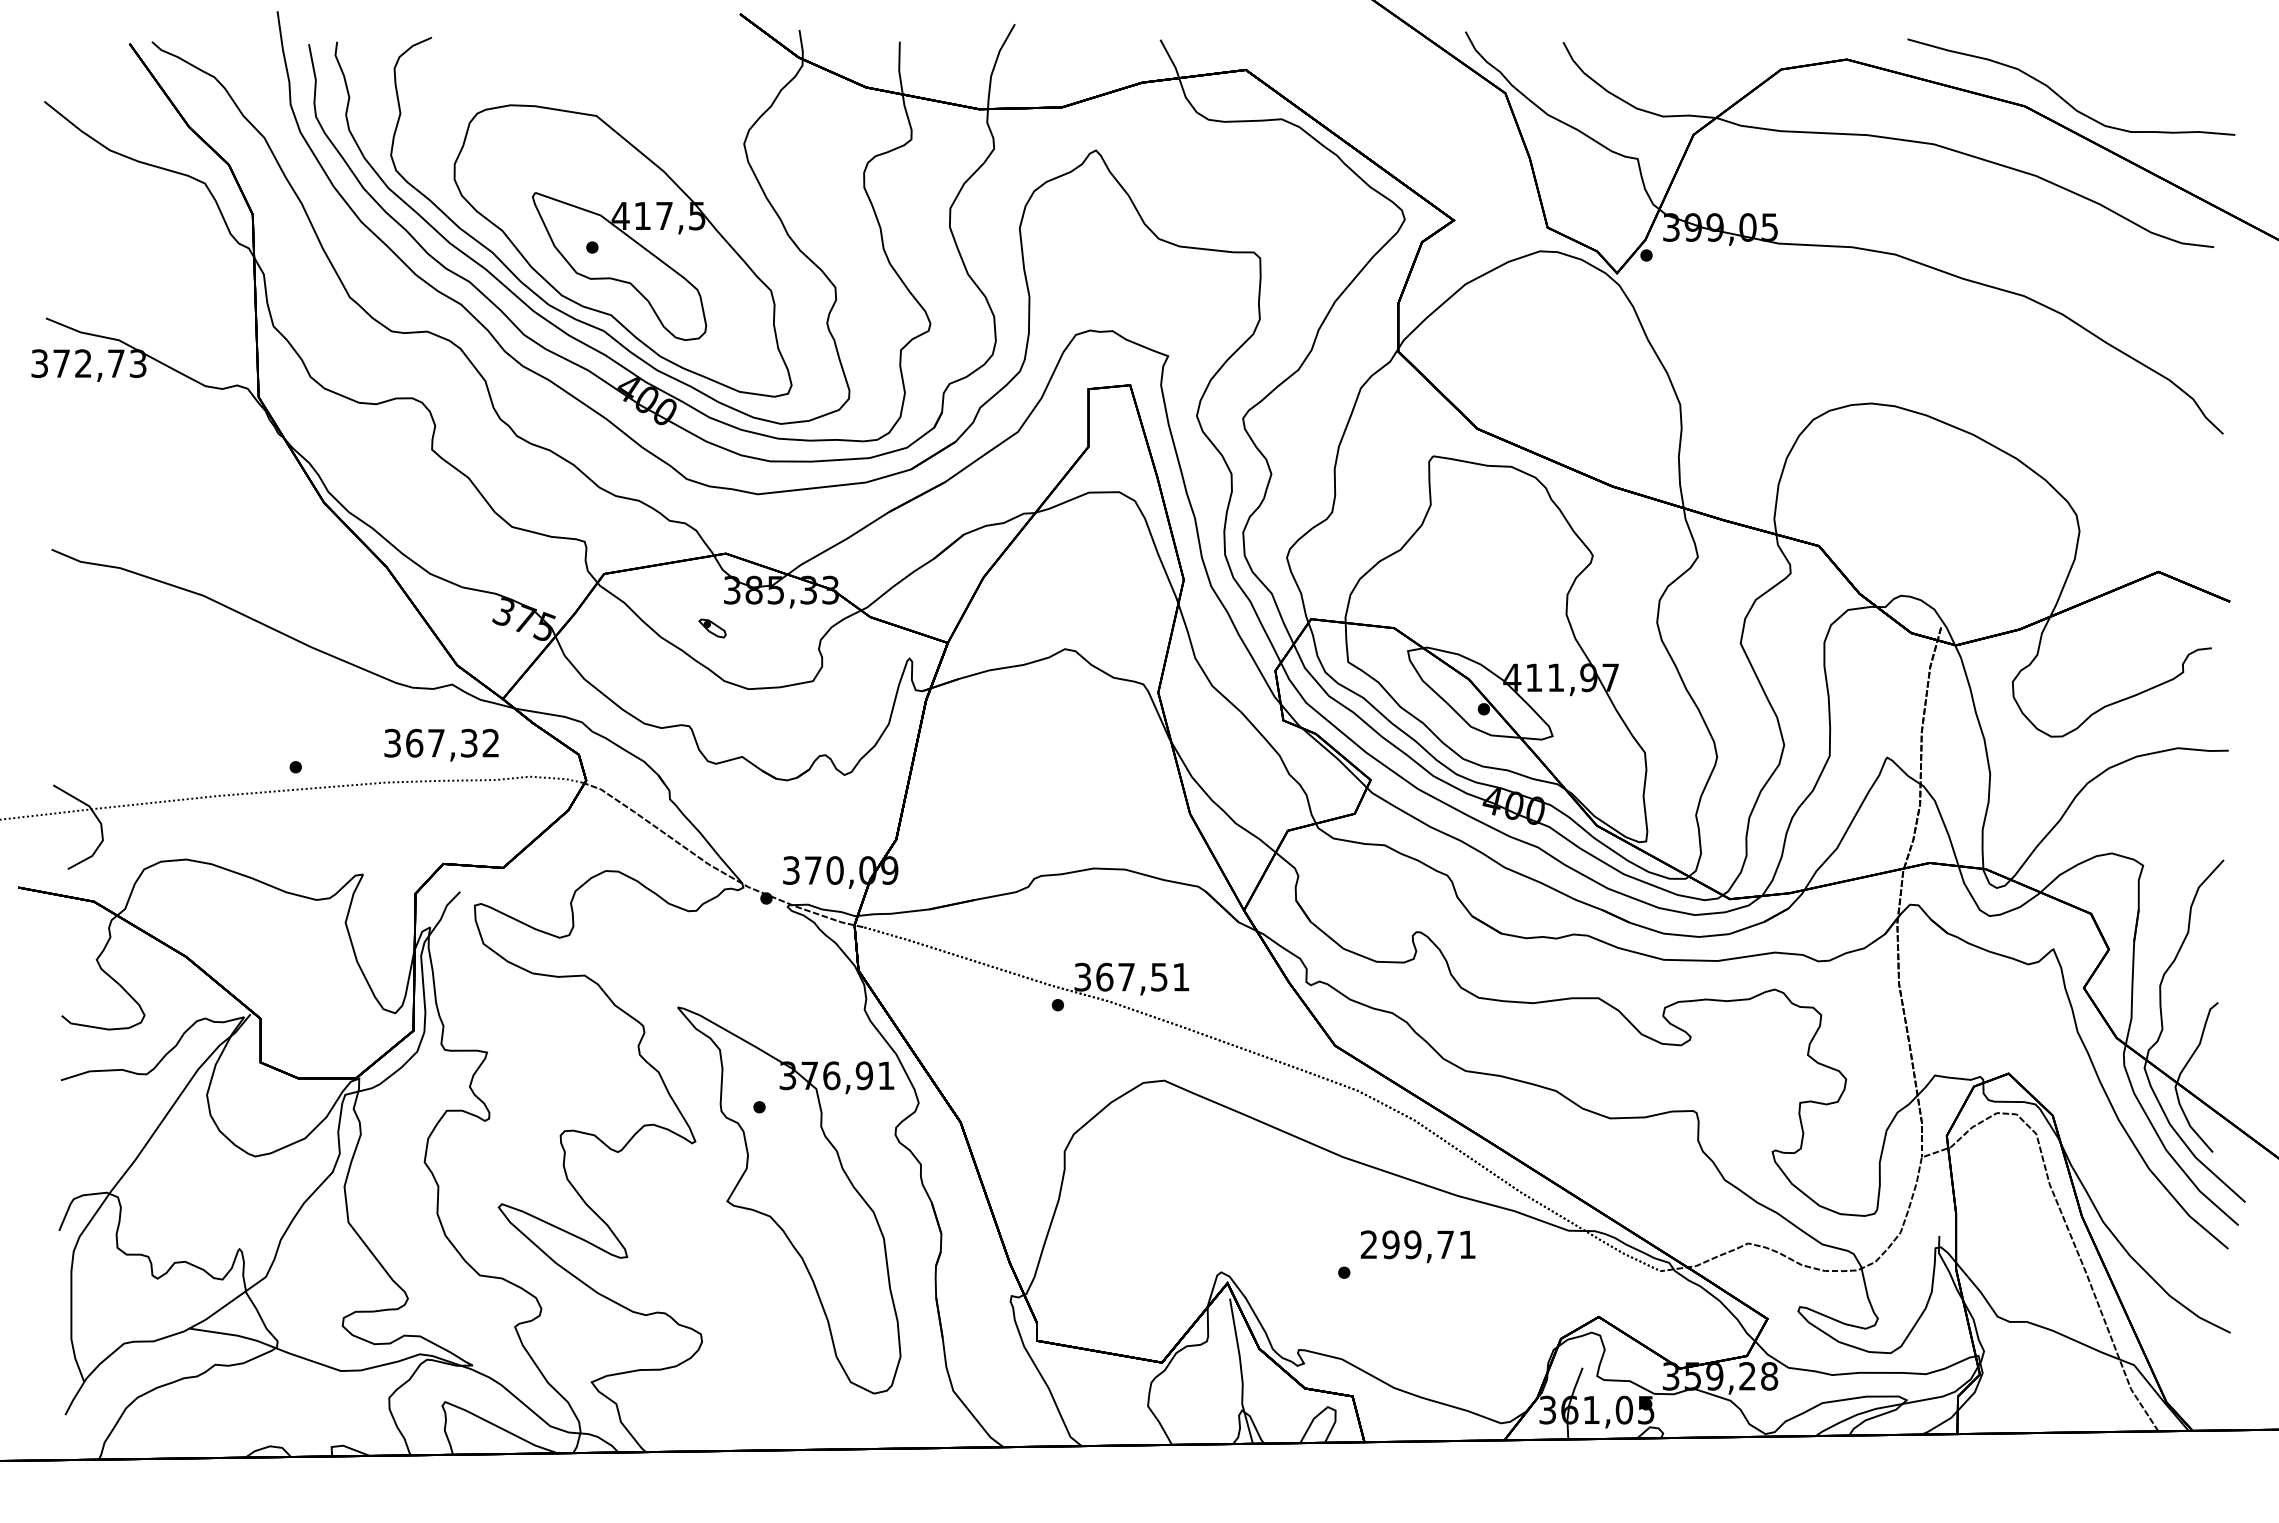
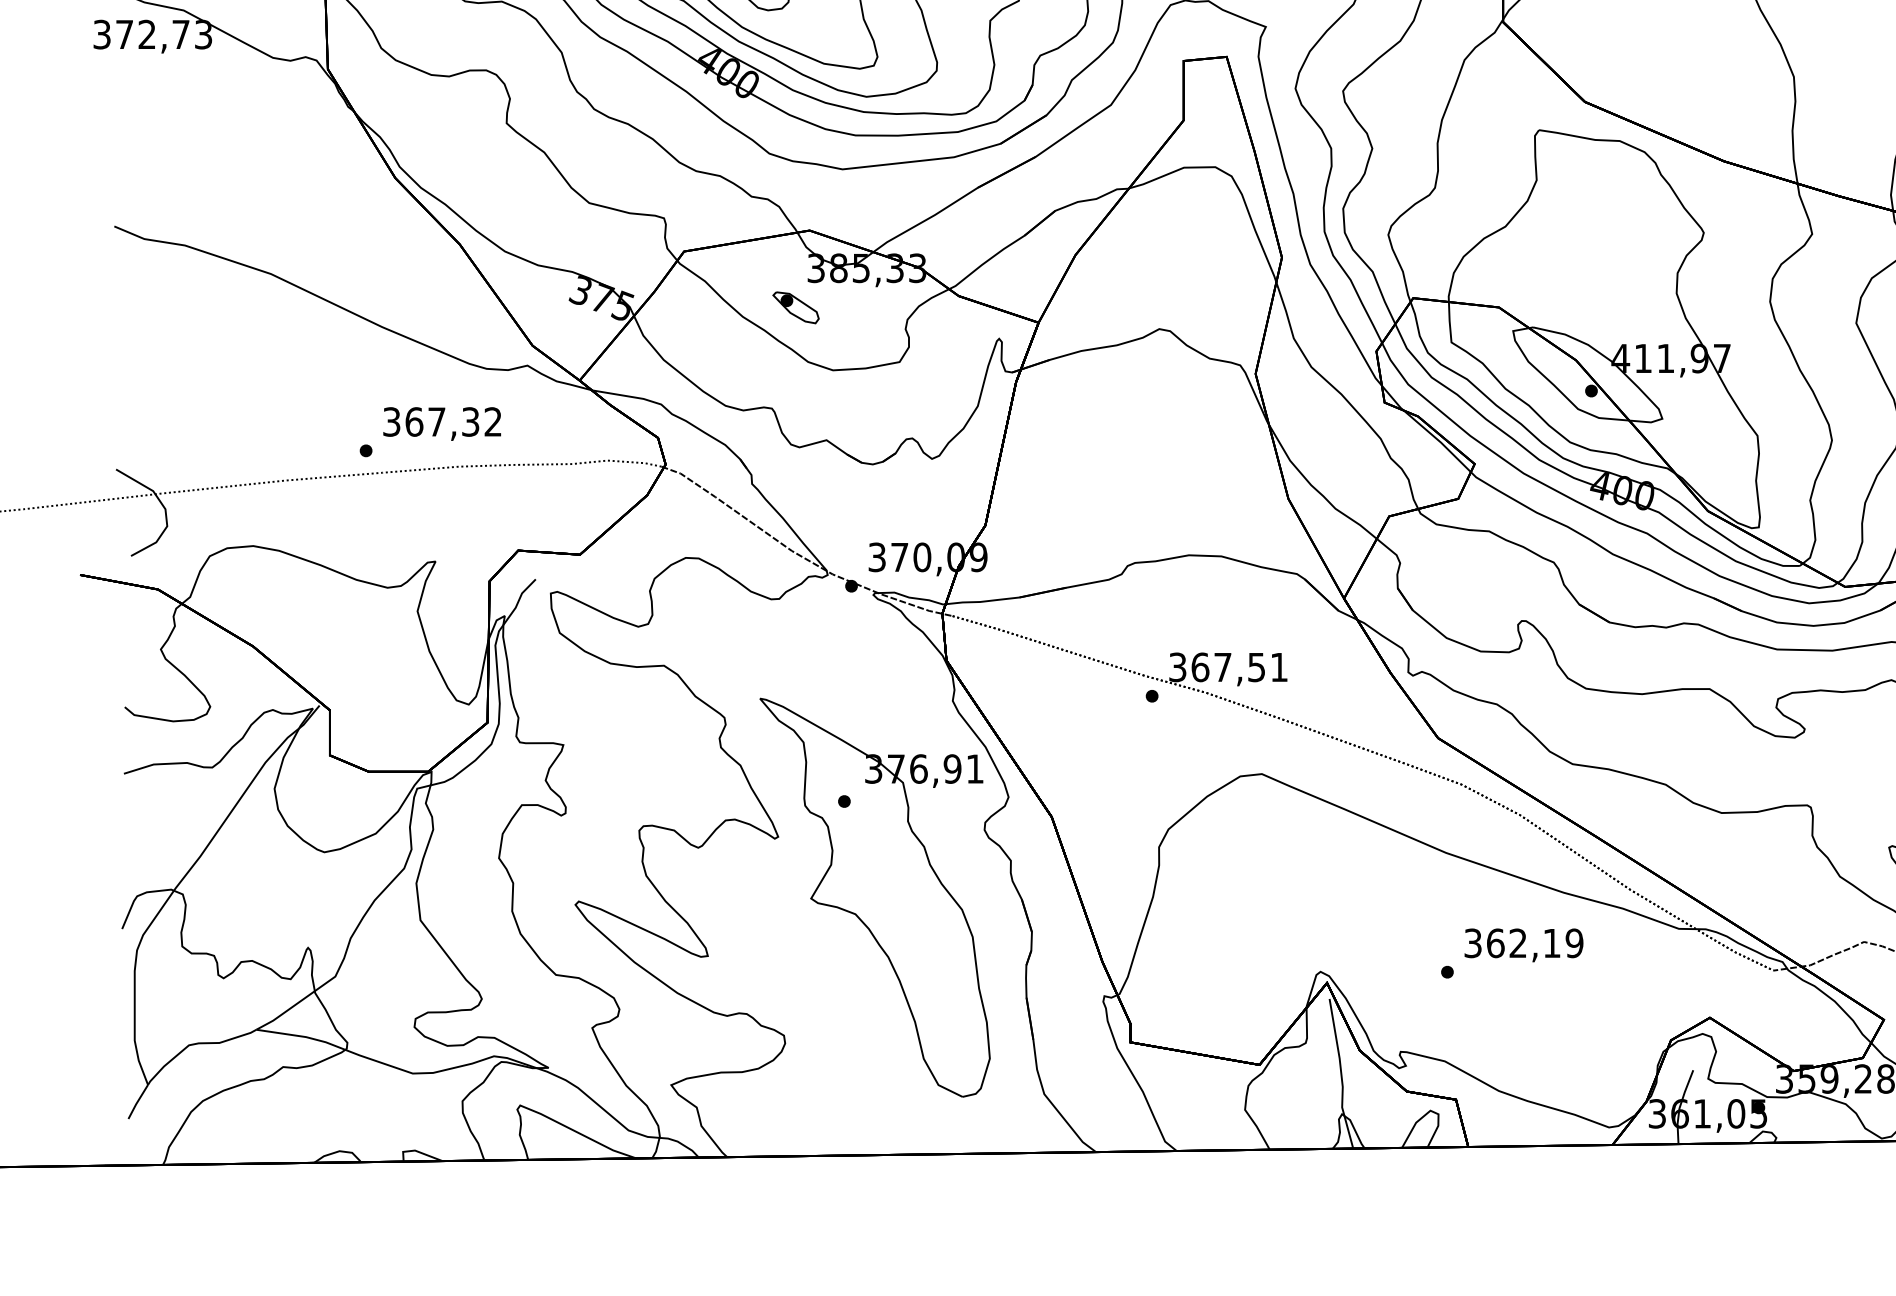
part: (712, 628) -> (795, 307), size x1.67
text: (441, 744) -> (442, 423), moved
text: (1418, 1244) -> (1523, 943), 299,71 -> 362,19

